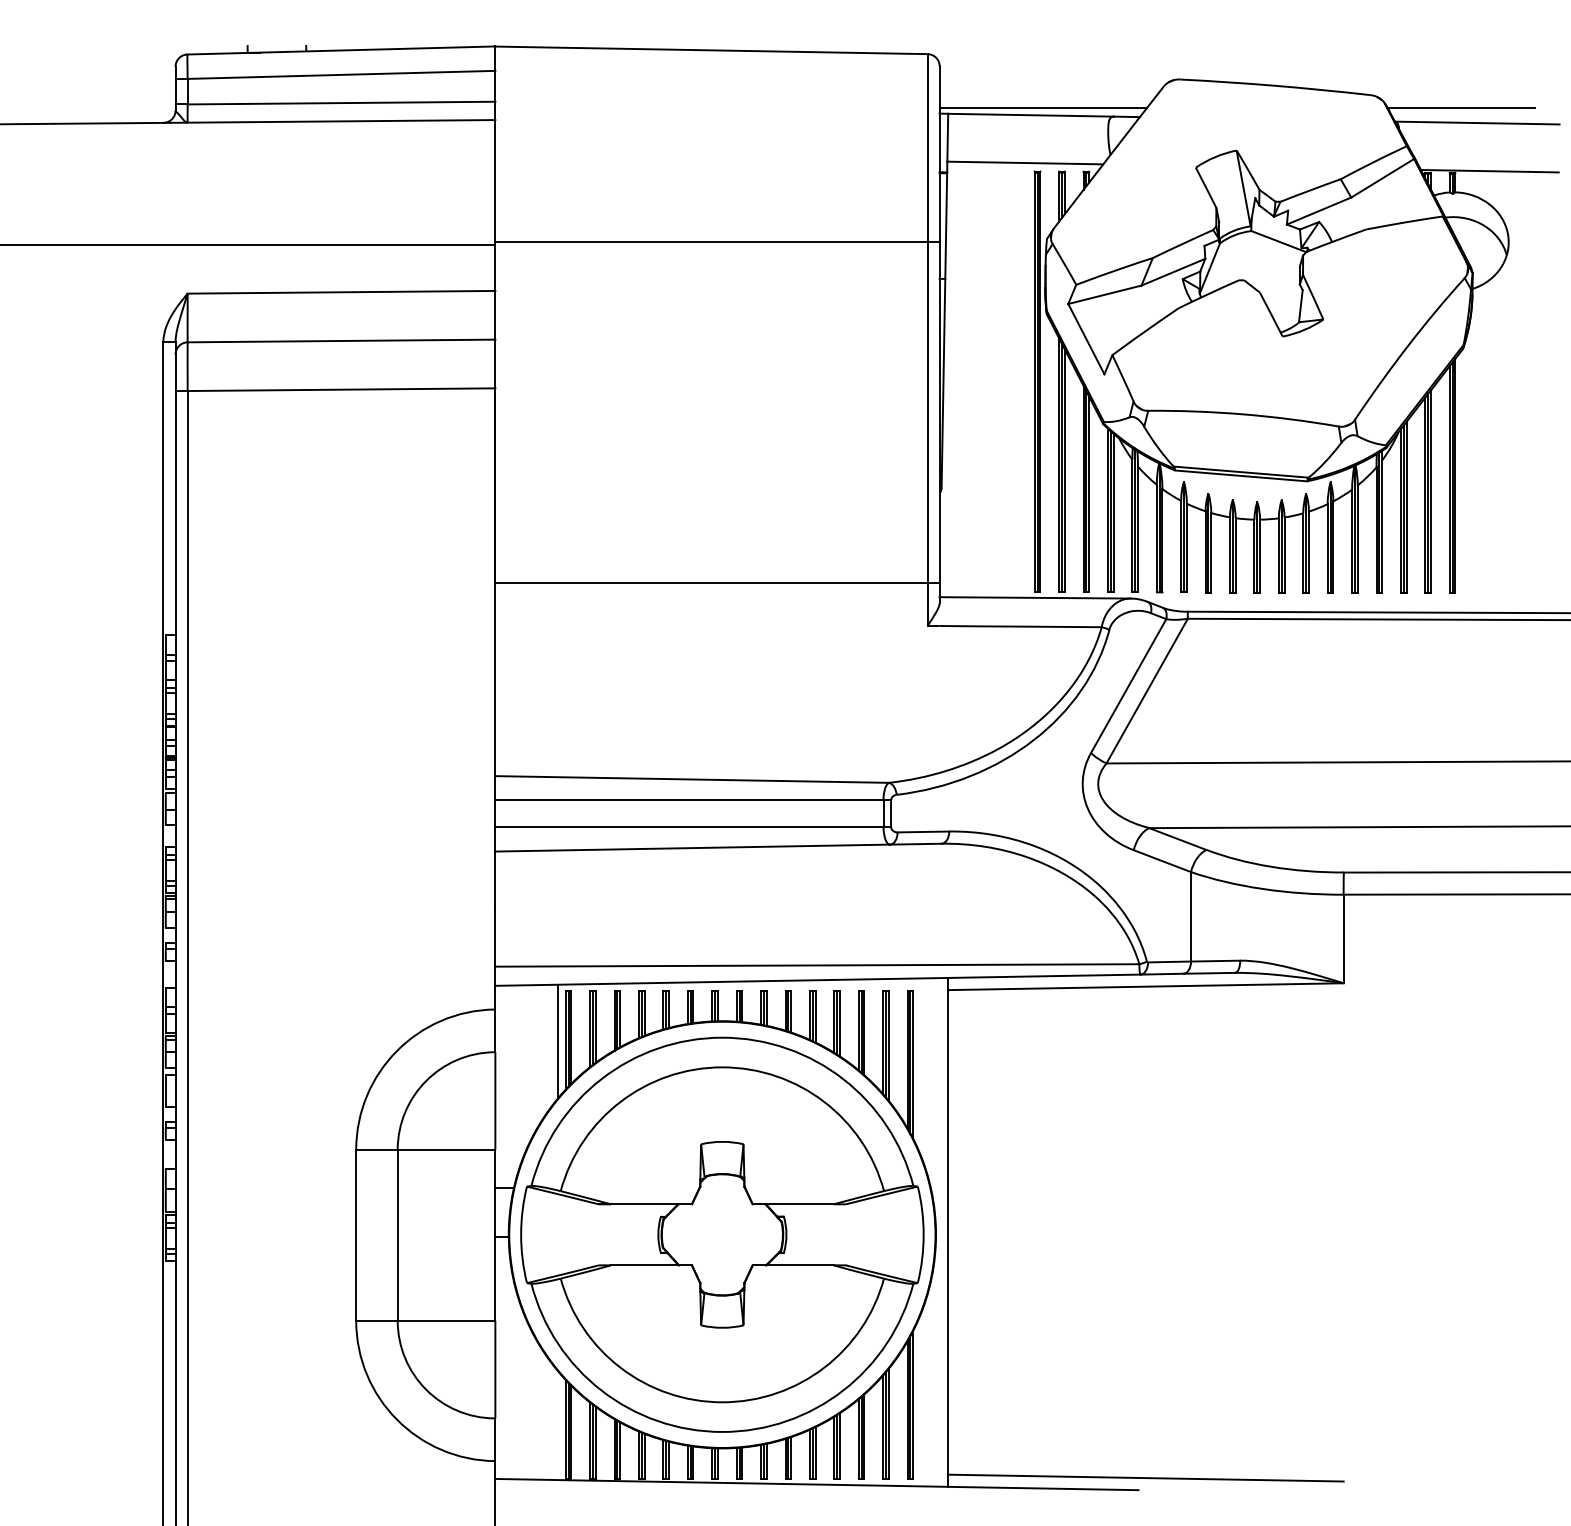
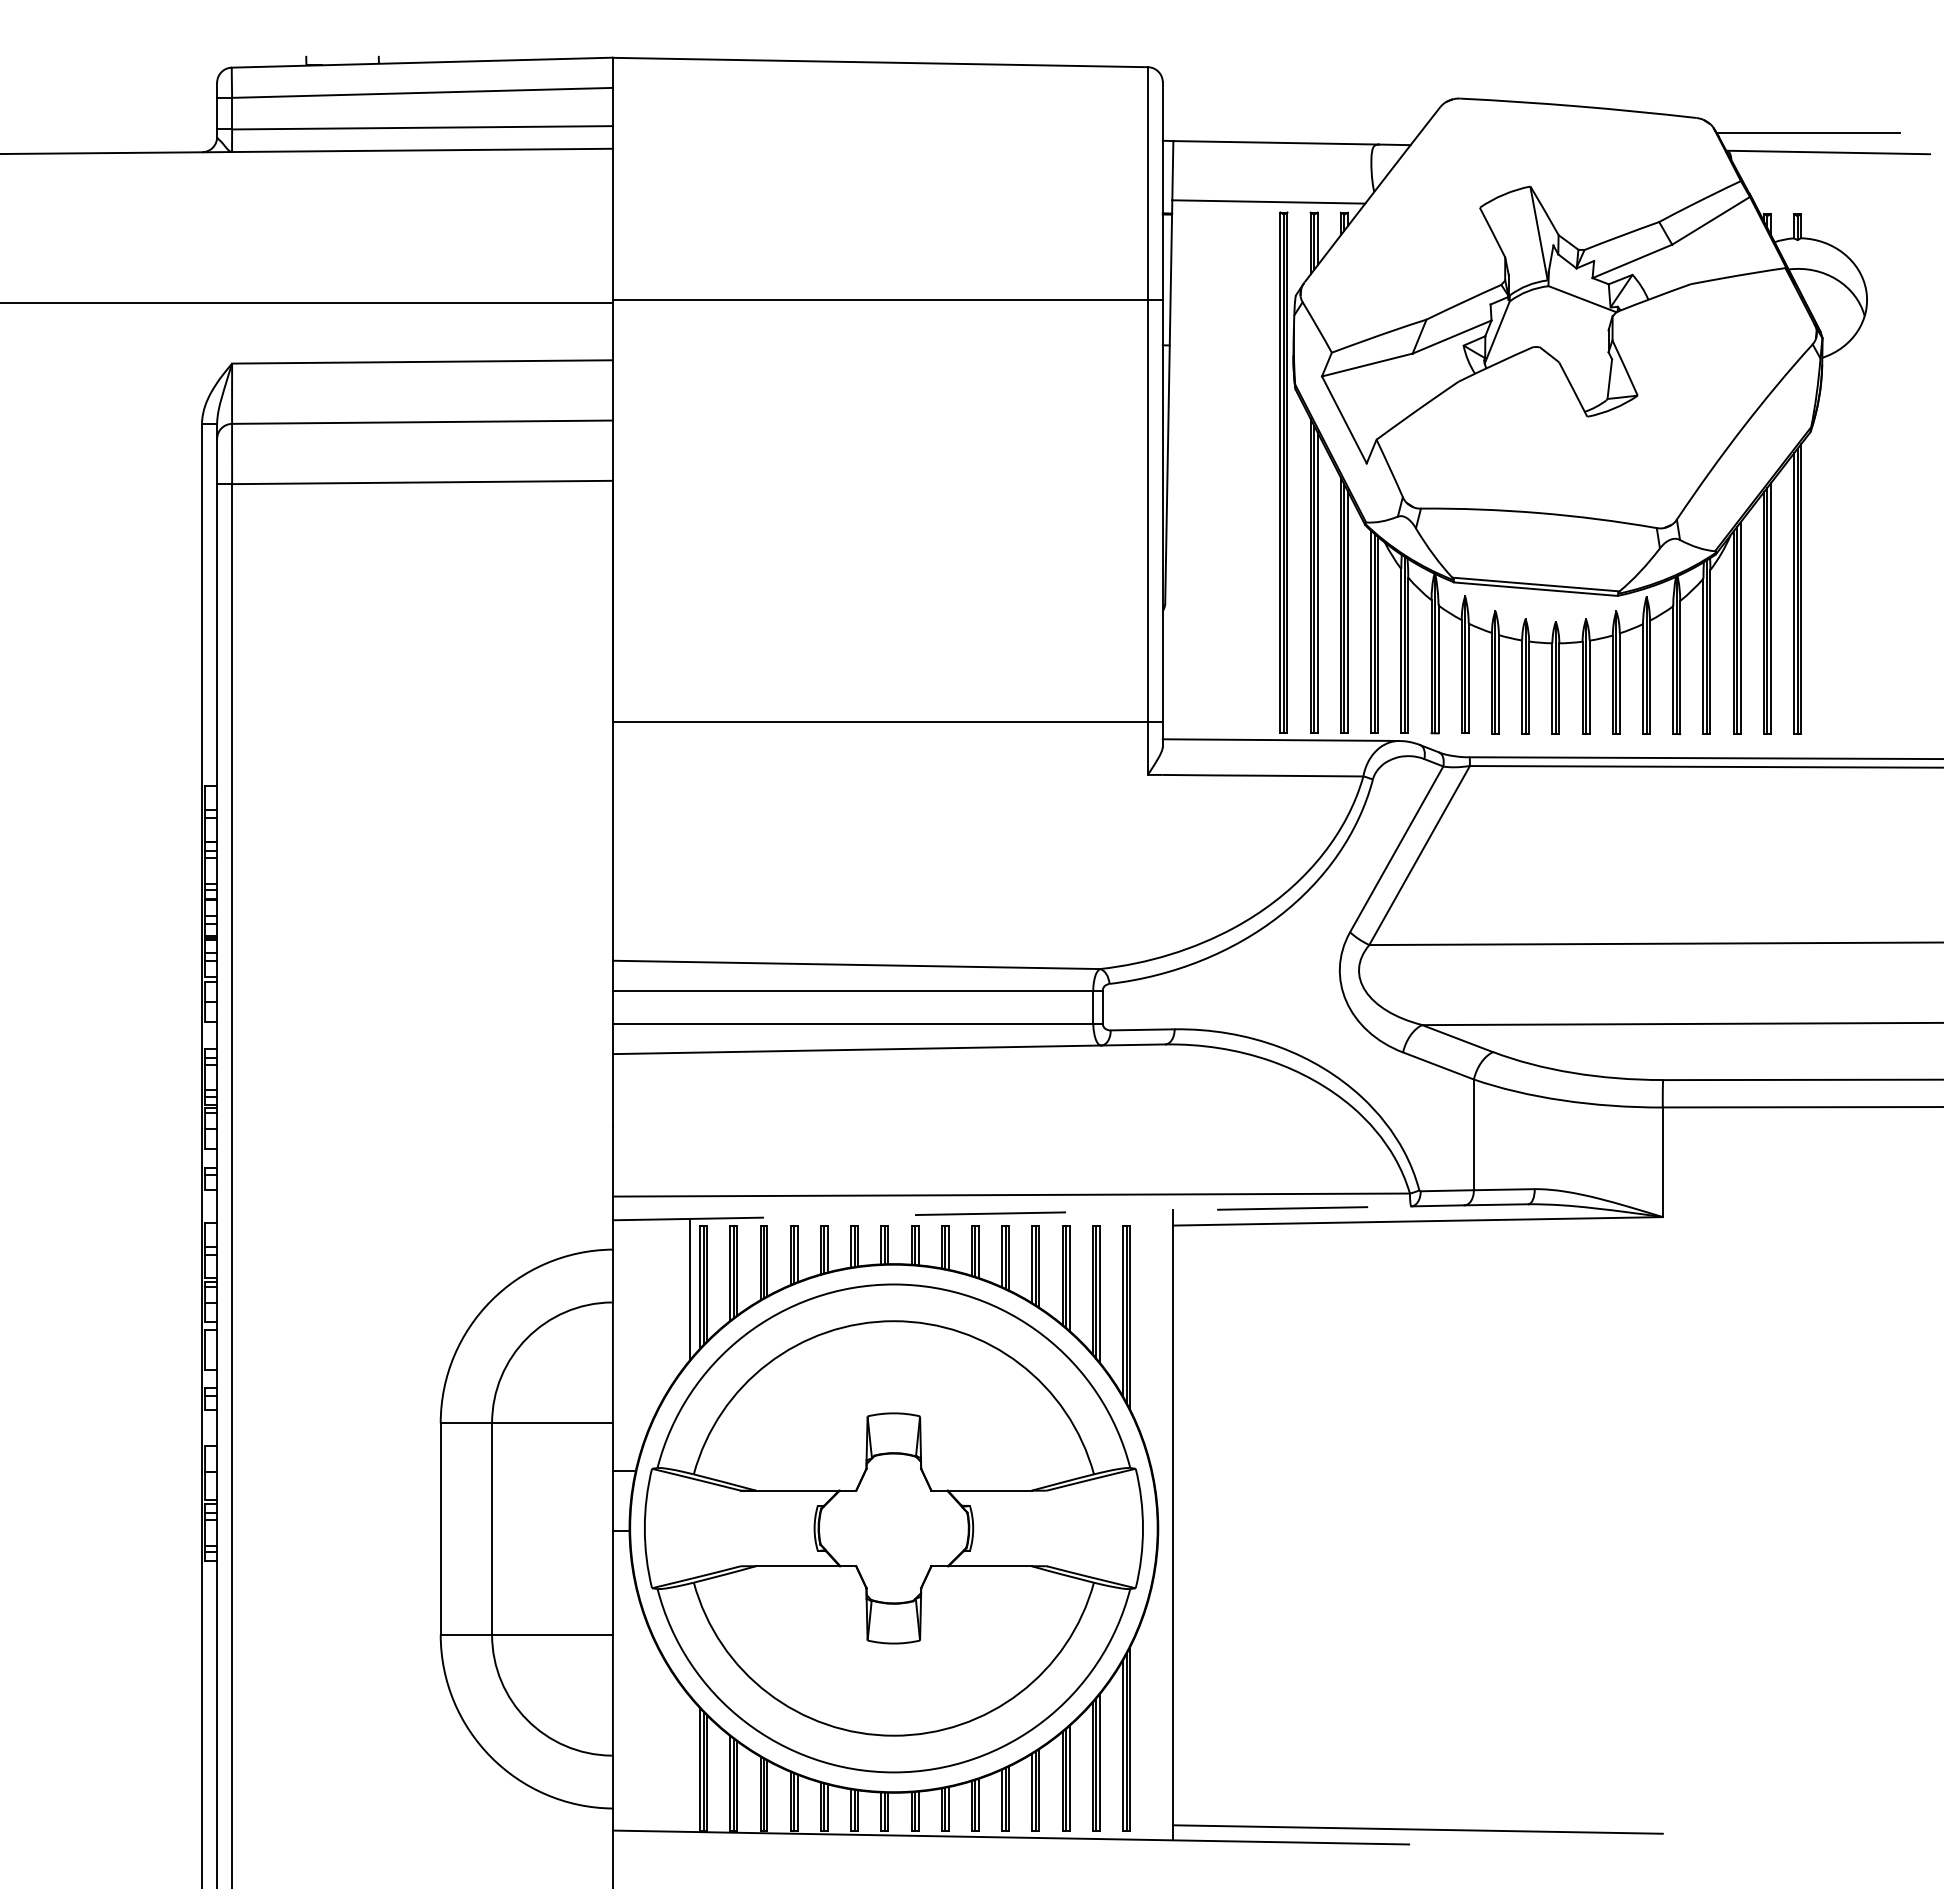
line: (1042, 107) -> (1290, 133), removed
line: (1489, 170) -> (1843, 211), removed
line: (818, 980) -> (1012, 1213), solid -> dashed

